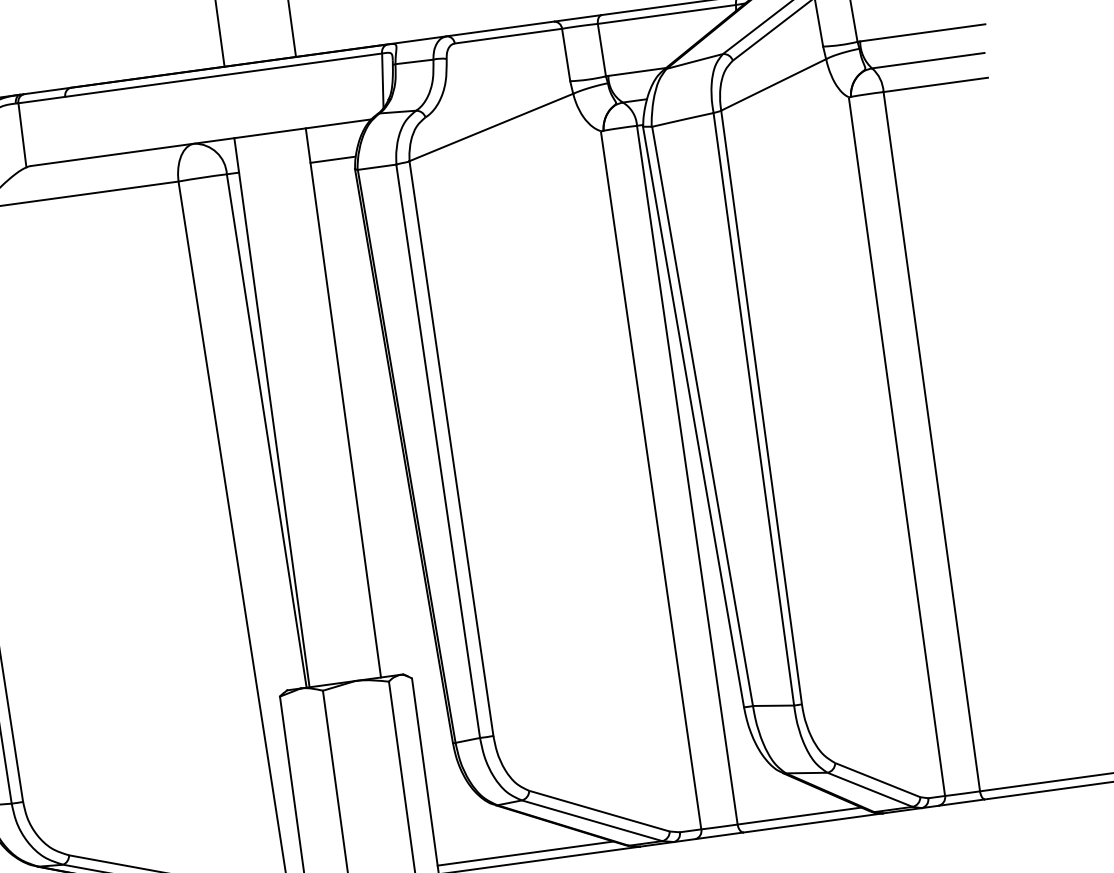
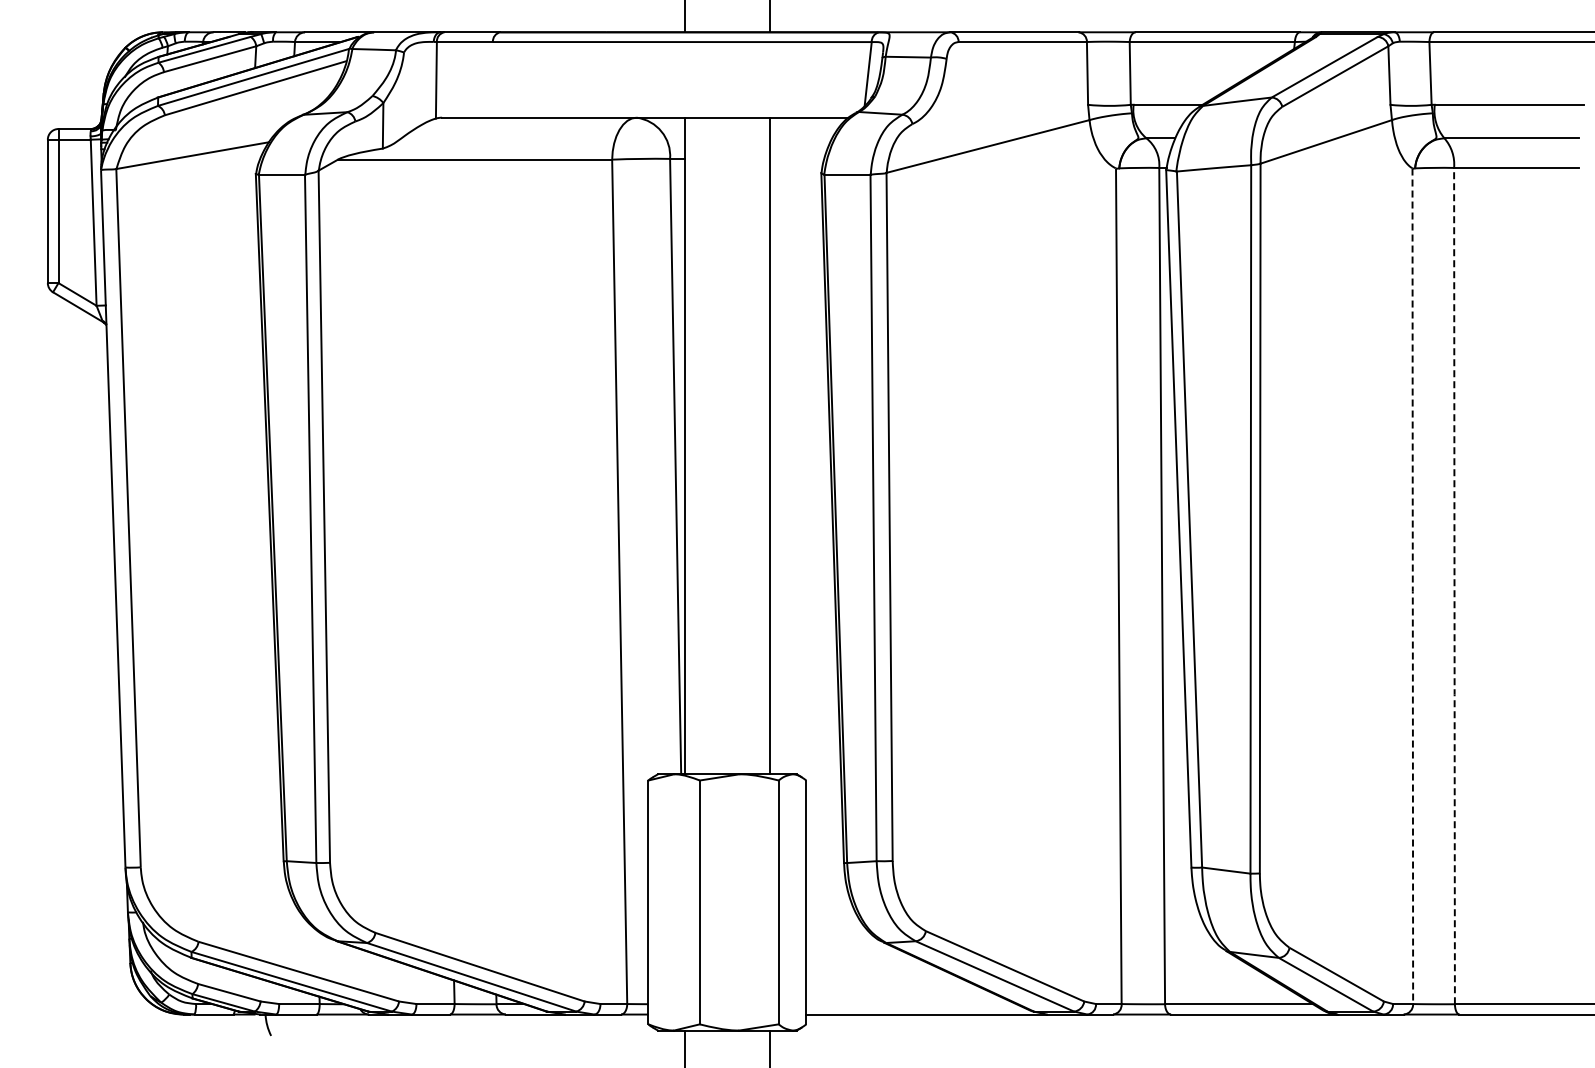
line: (332, 159) -> (796, 158), removed
line: (931, 442) -> (1454, 587), solid -> dashed
line: (896, 447) -> (1412, 587), solid -> dashed
line: (524, 853) -> (910, 1004), removed

